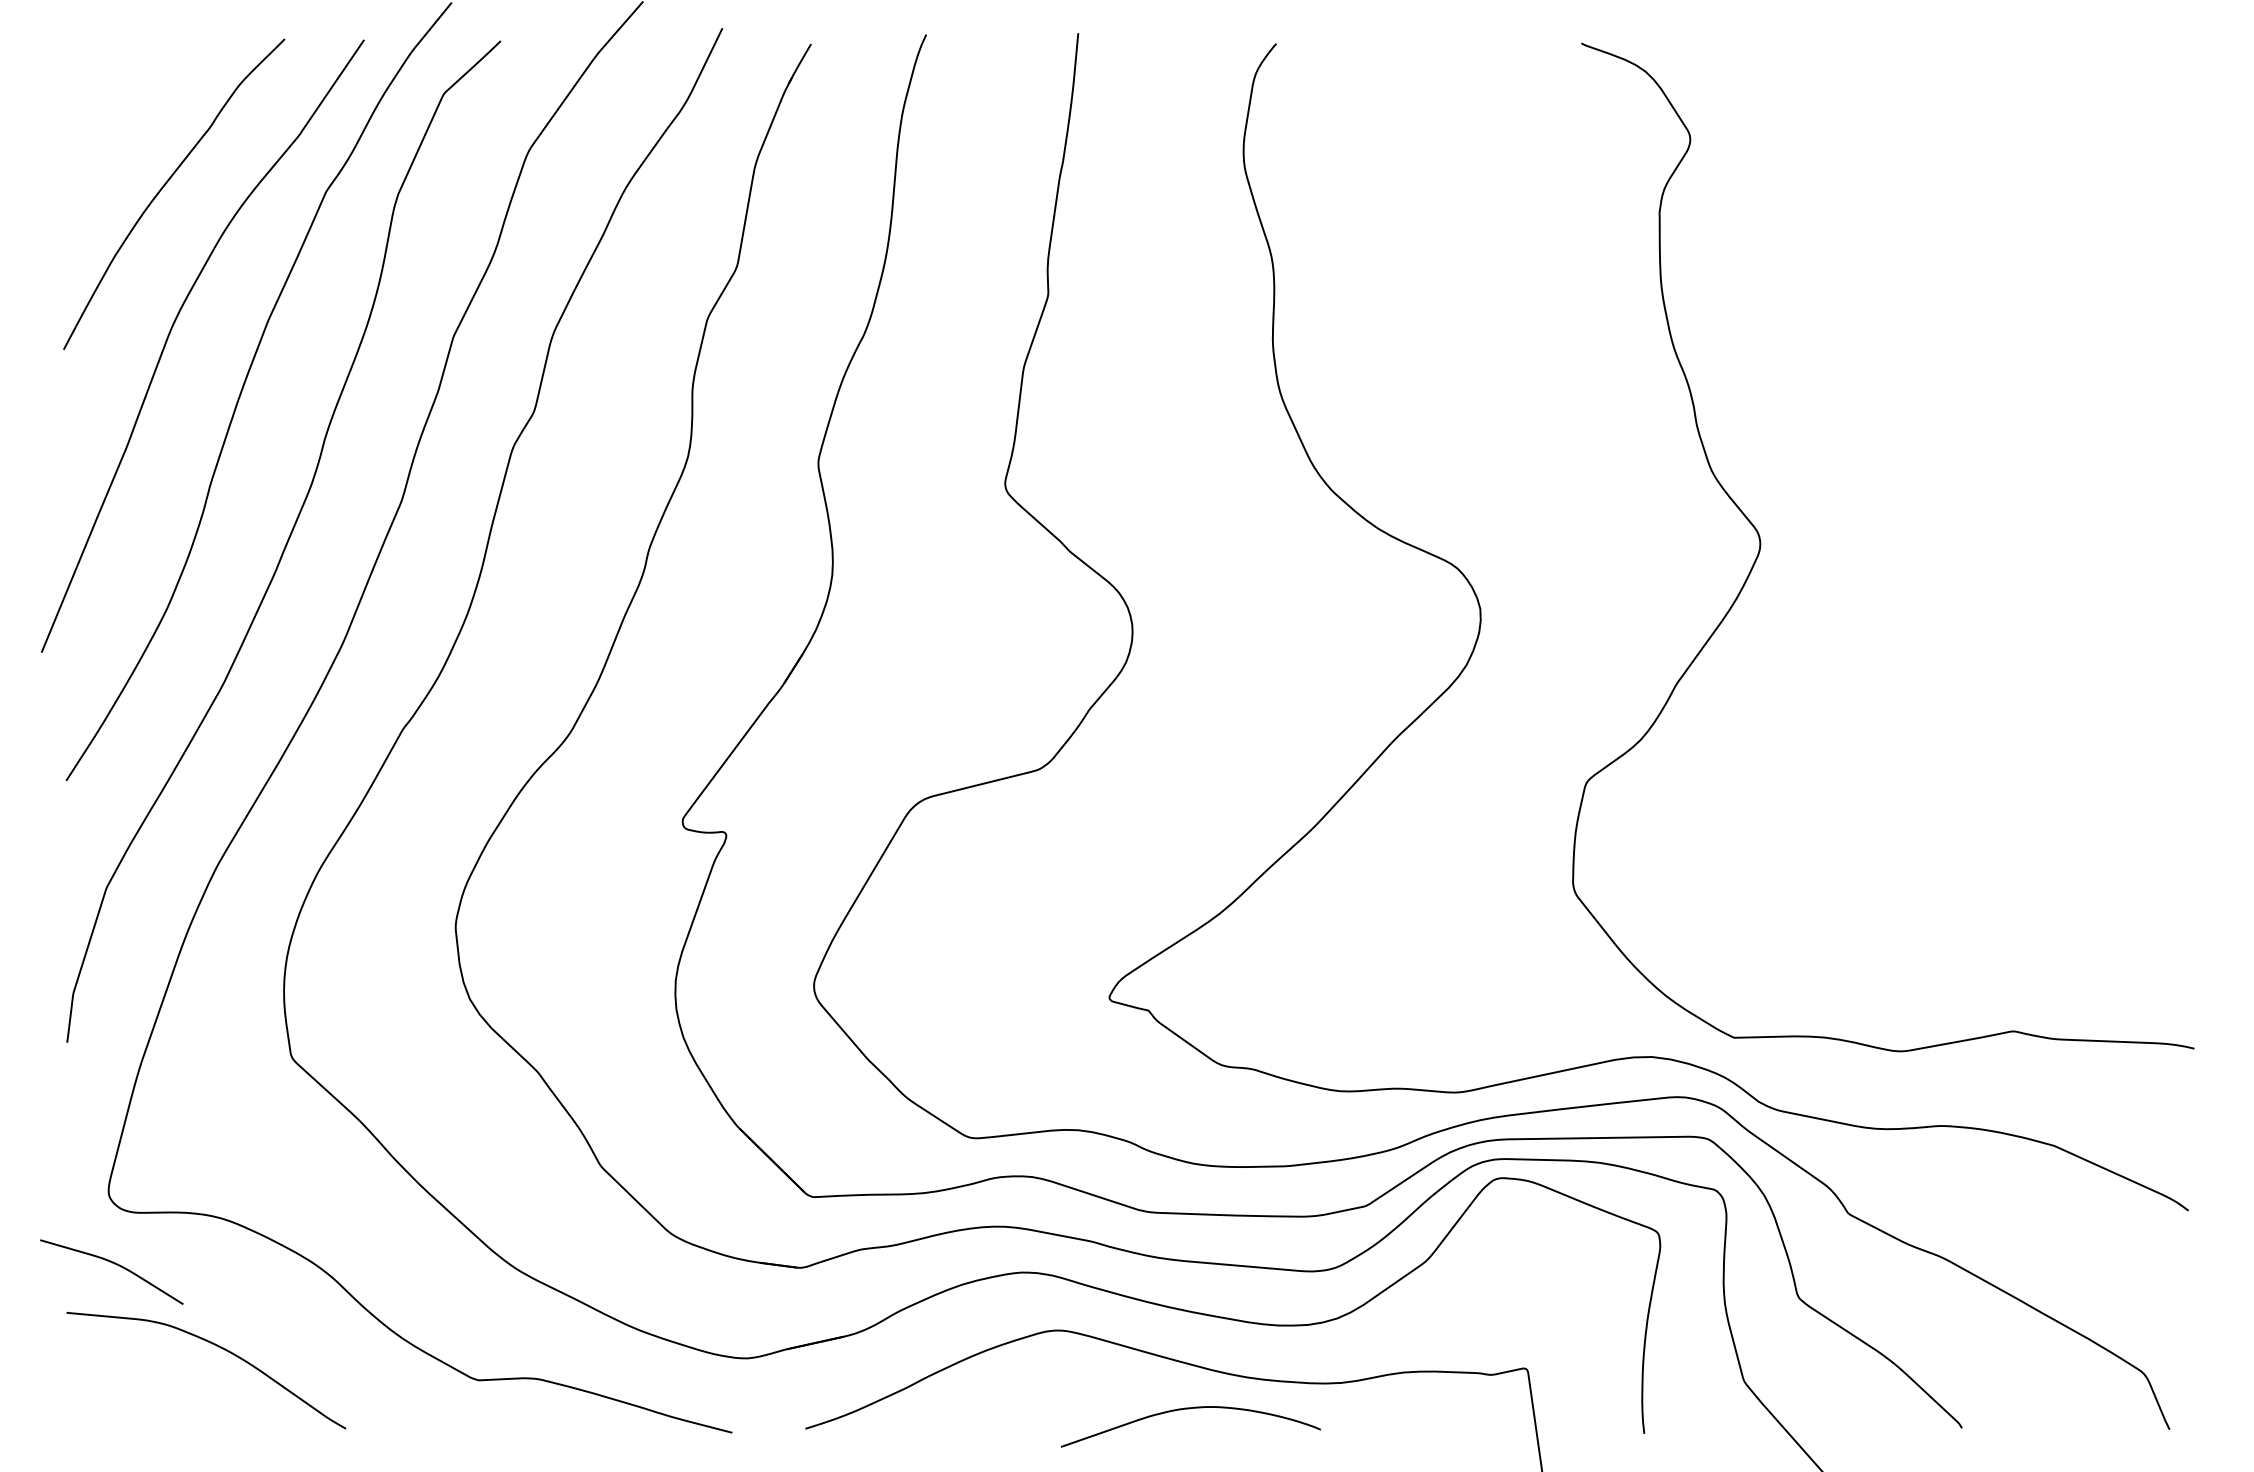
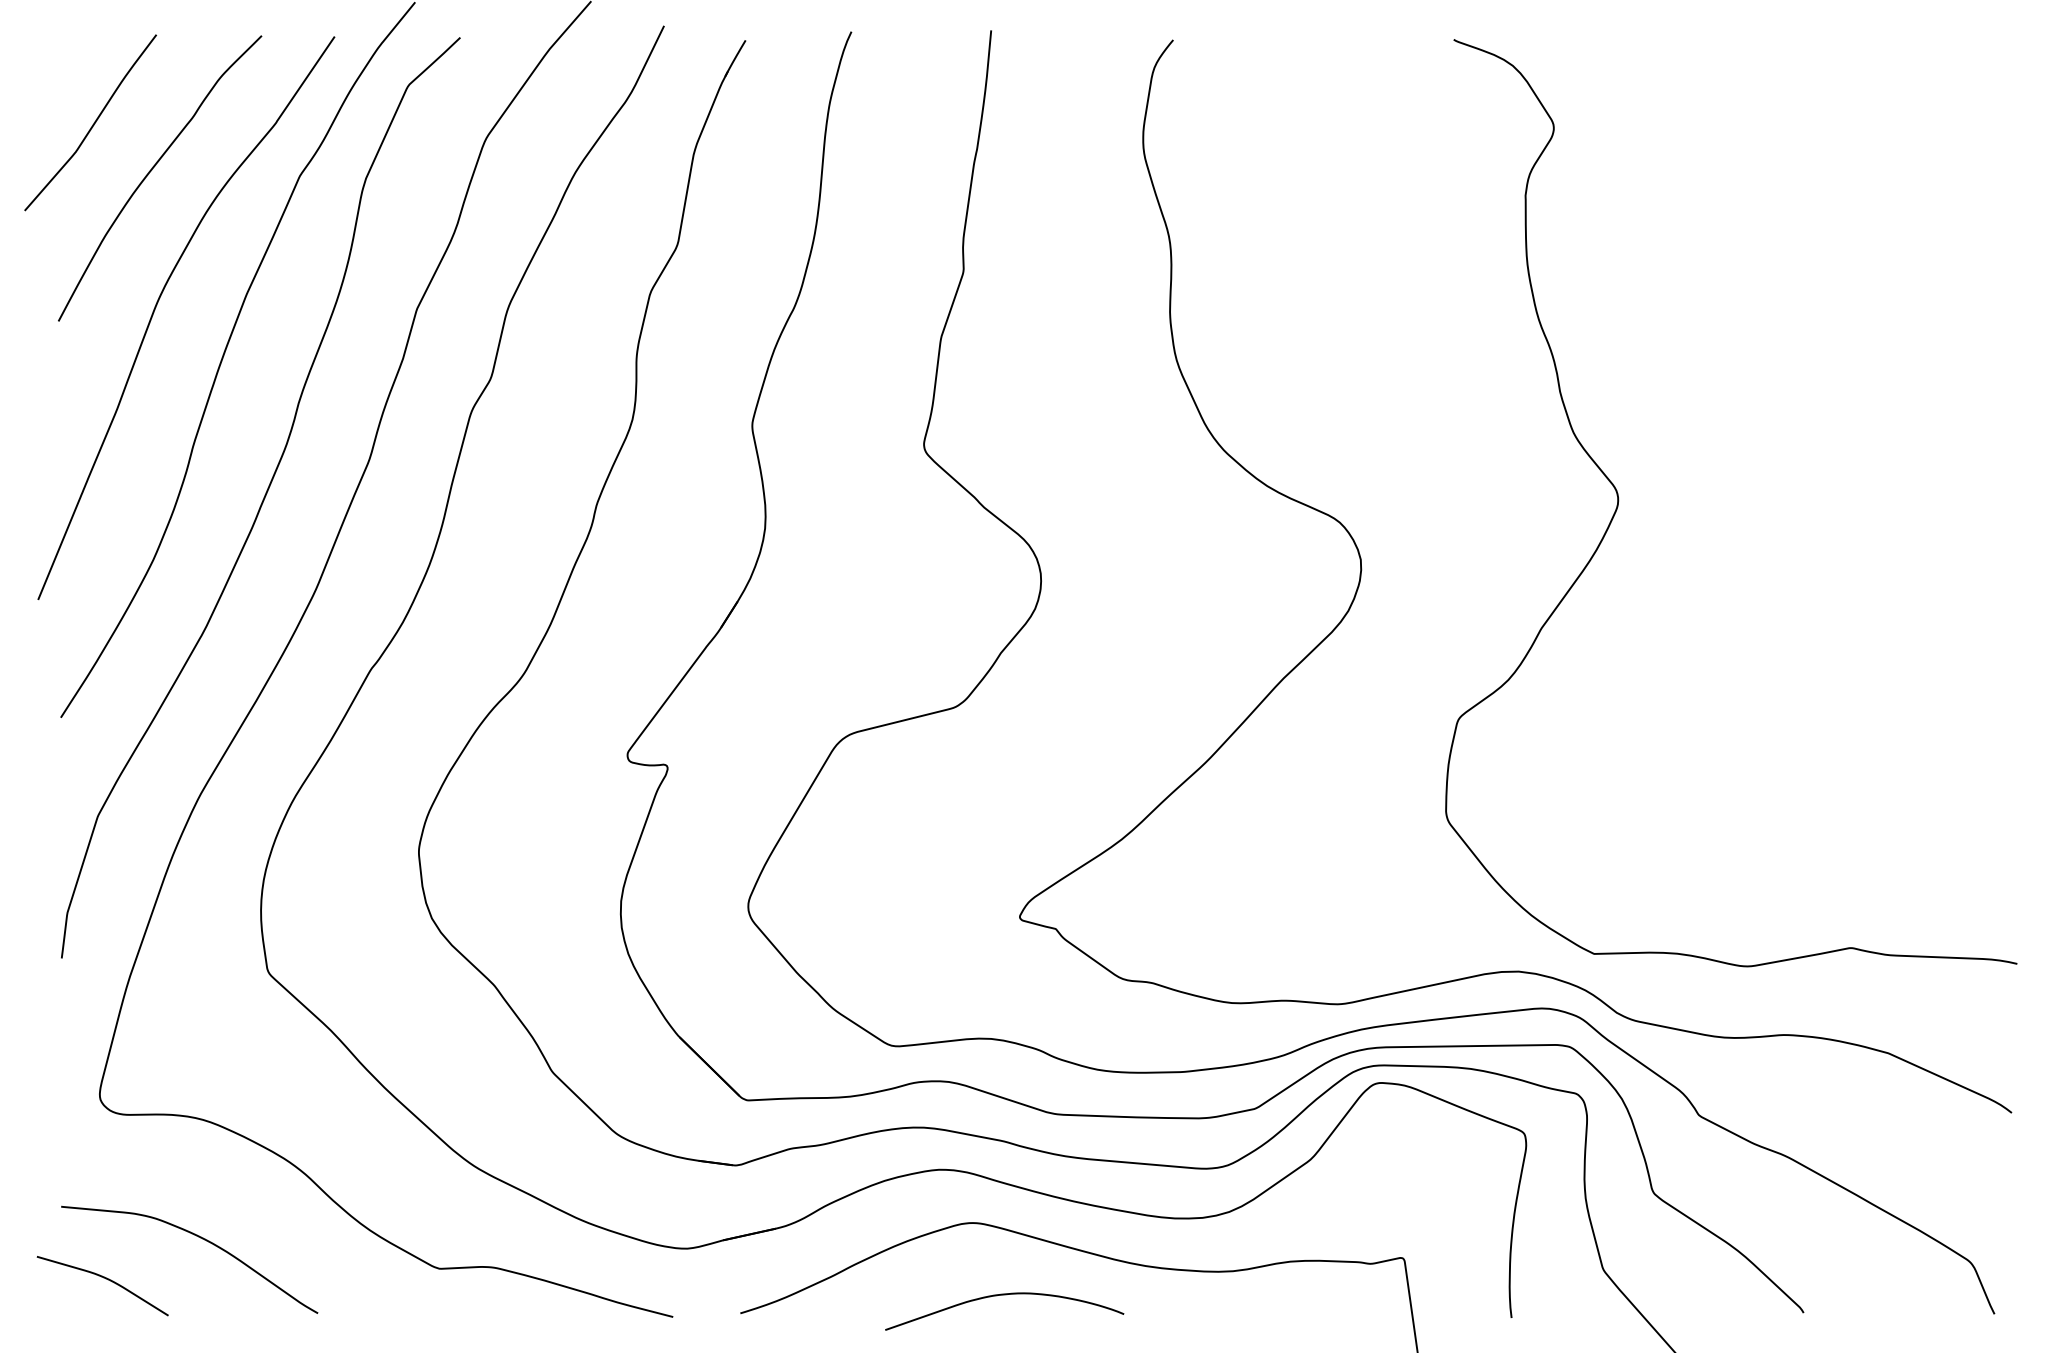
curve: (101, 134) -> (93, 123), added
curve: (114, 1264) -> (105, 1279), moved
curve: (1190, 1409) -> (1004, 1295), moved

